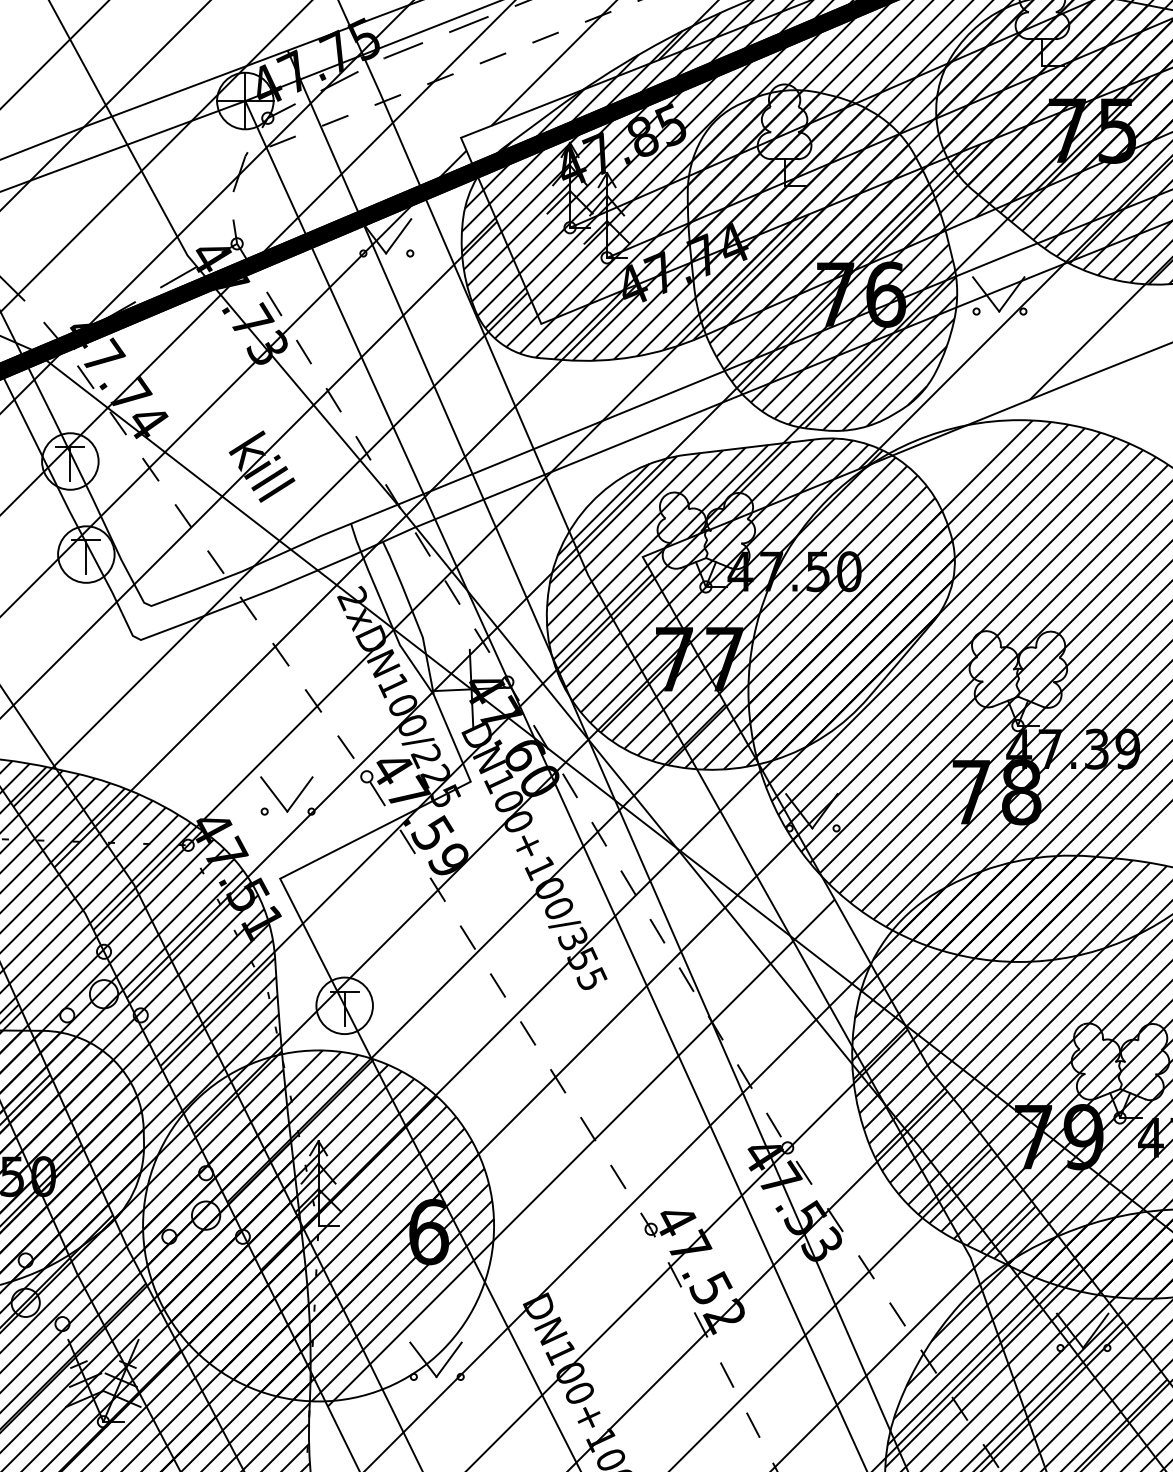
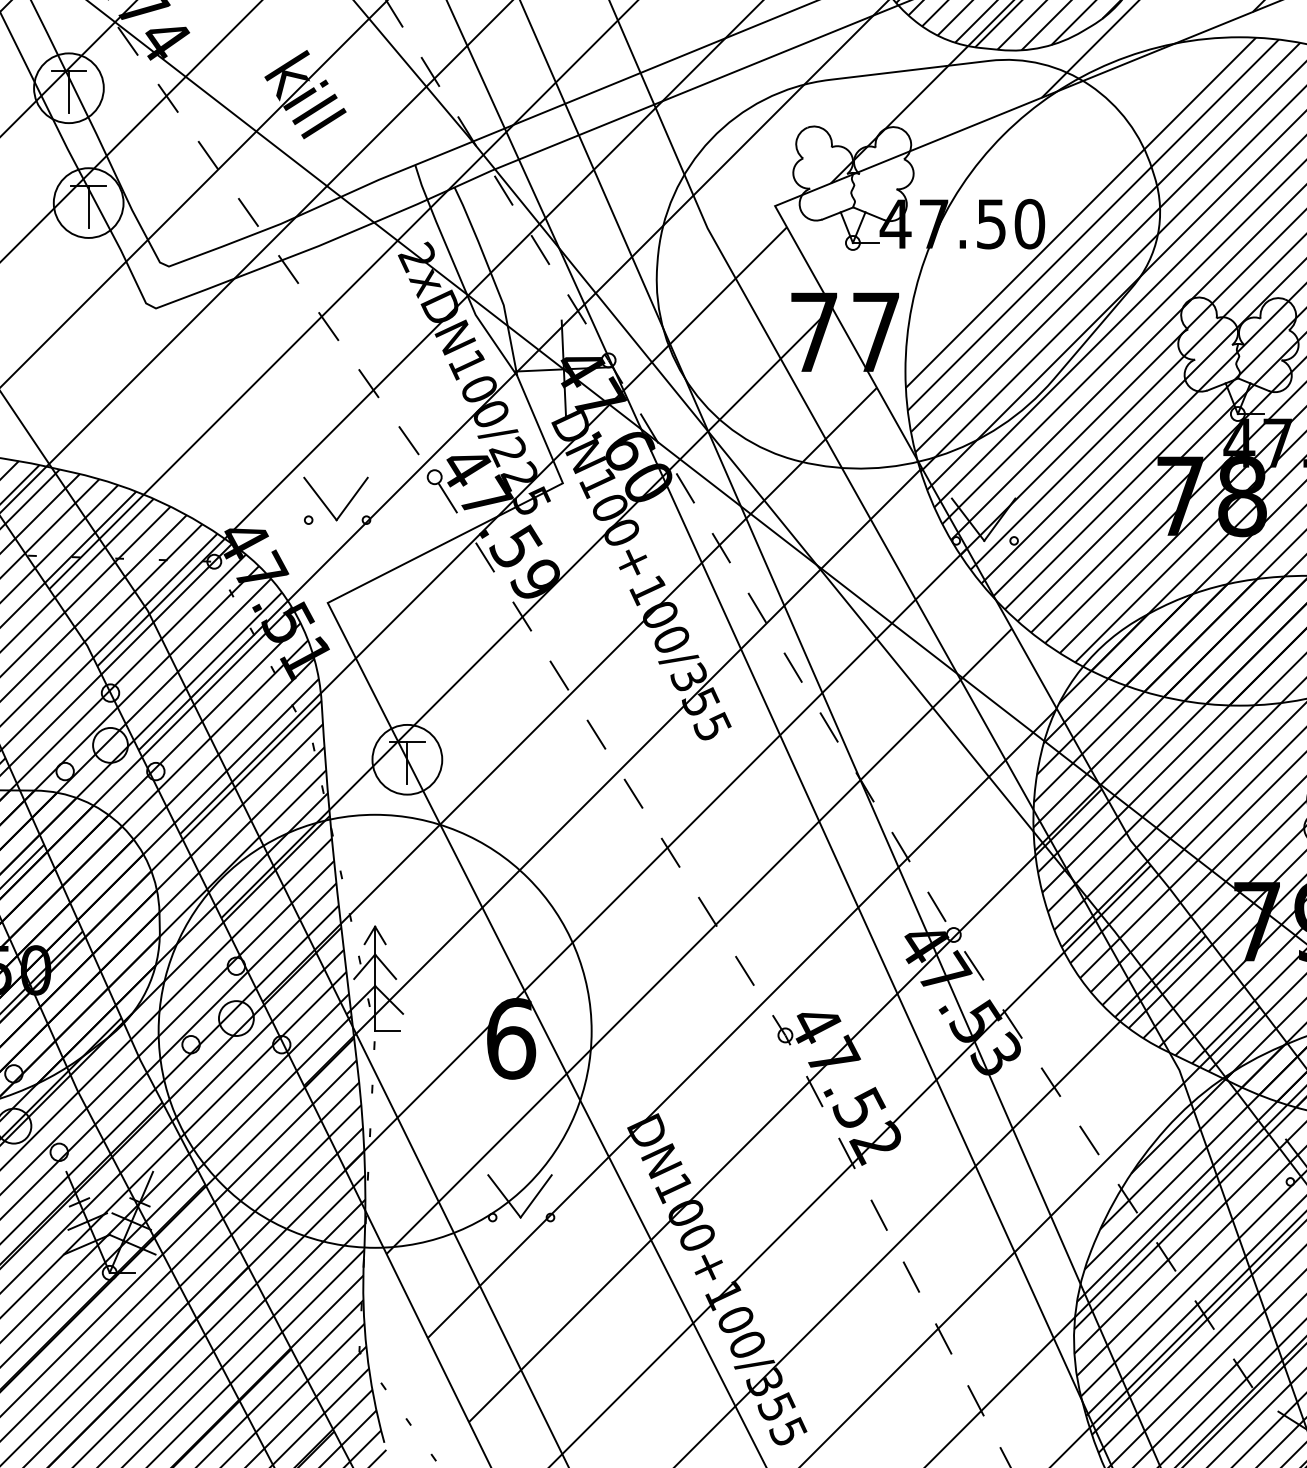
hatch: (750, 603) -> (907, 263), removed
hatch: (318, 1225) -> (375, 1030), removed

